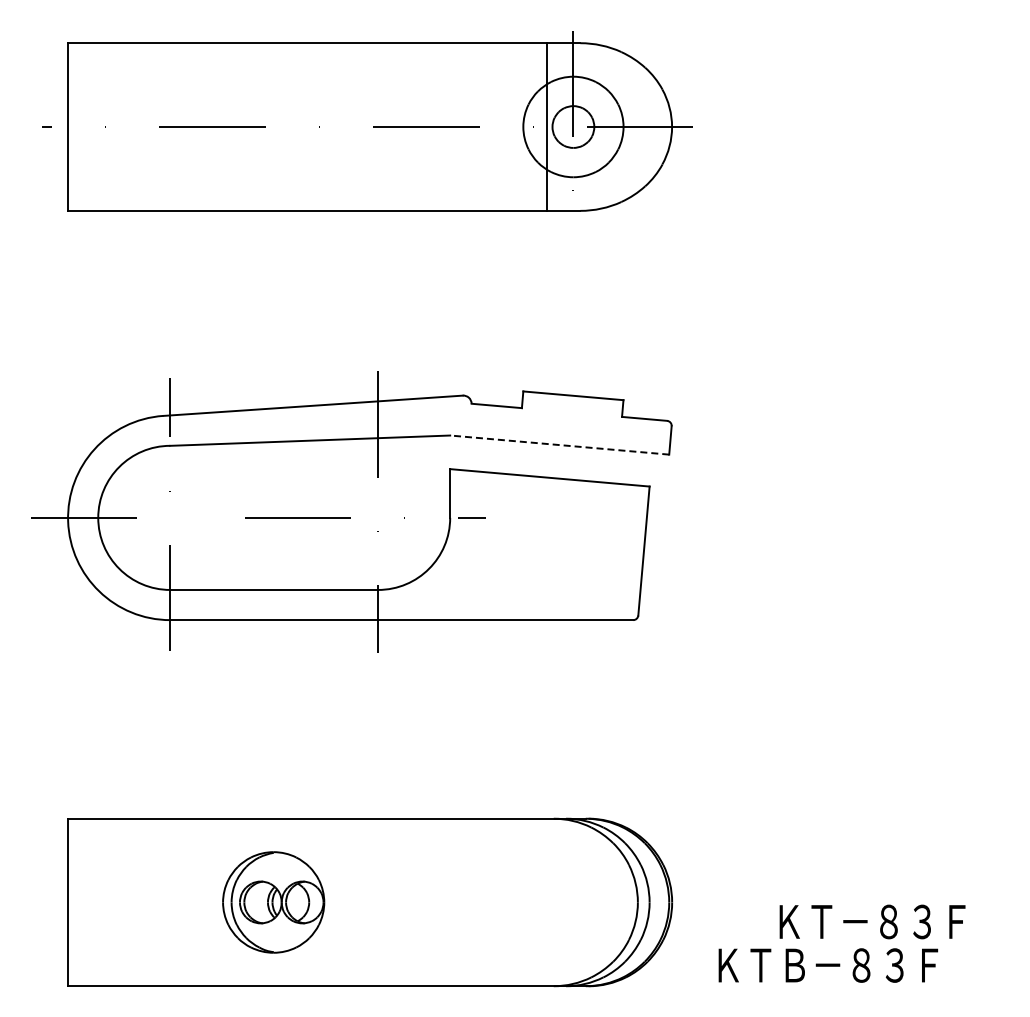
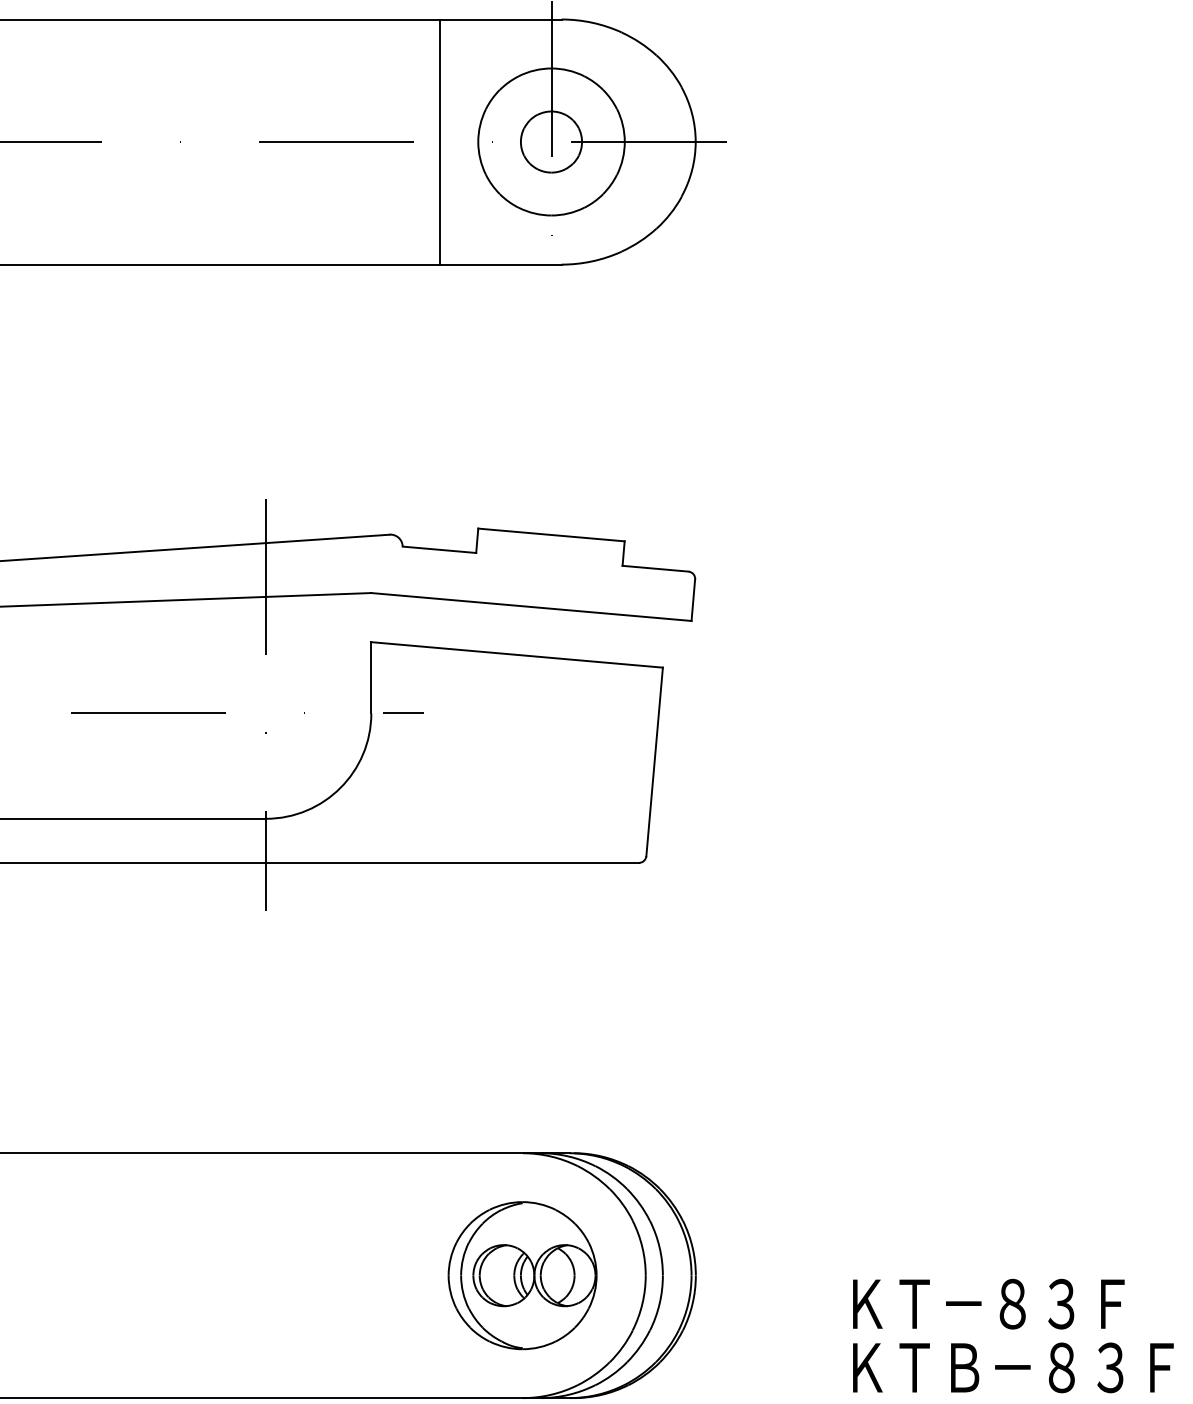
line: (546, 126) -> (439, 141), moved
line: (559, 445) -> (531, 607), dashed -> solid
part: (273, 902) -> (522, 1275), moved
text: (828, 965) -> (1013, 1367), moved

